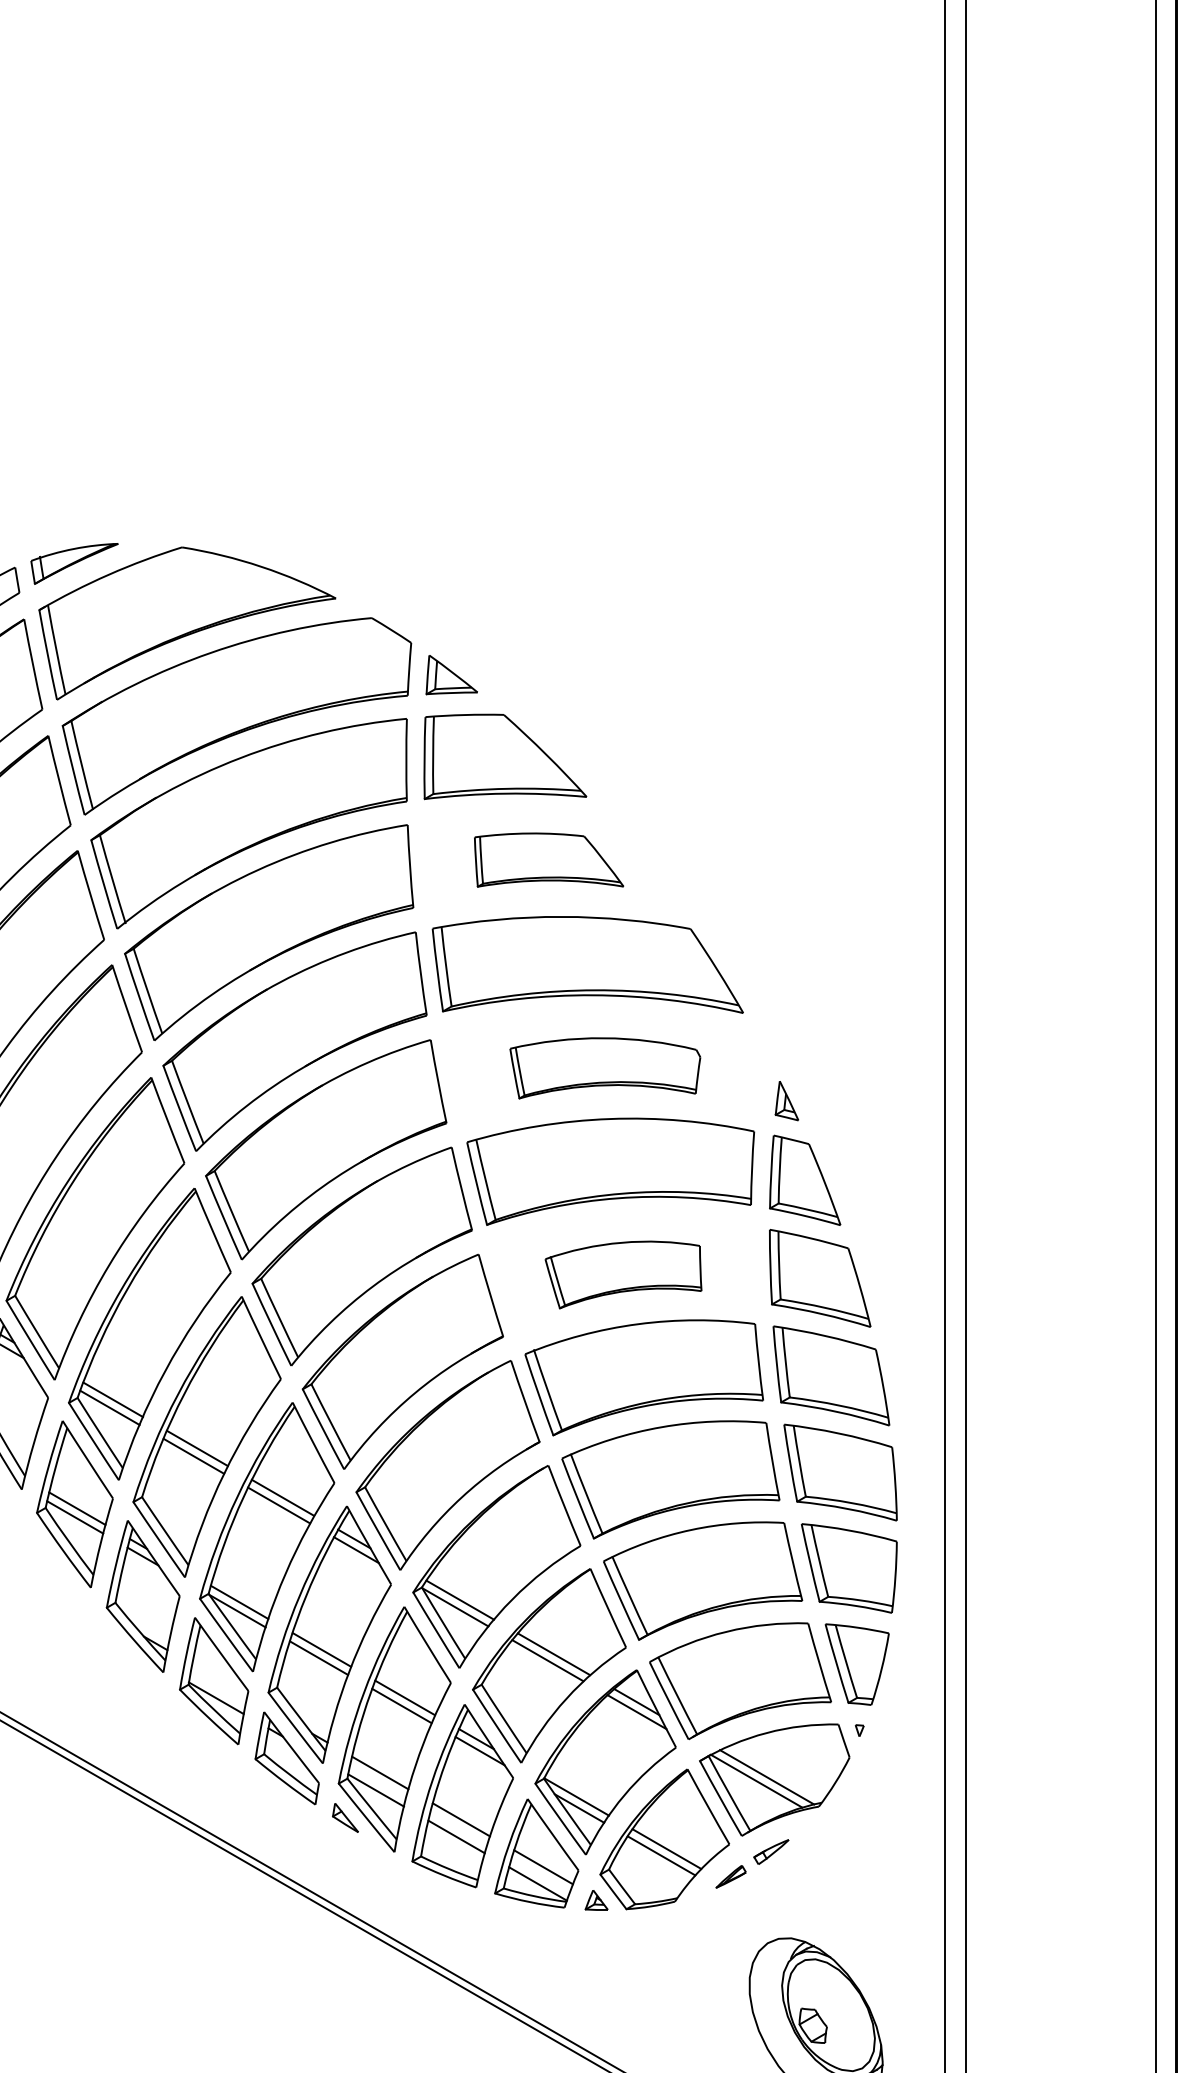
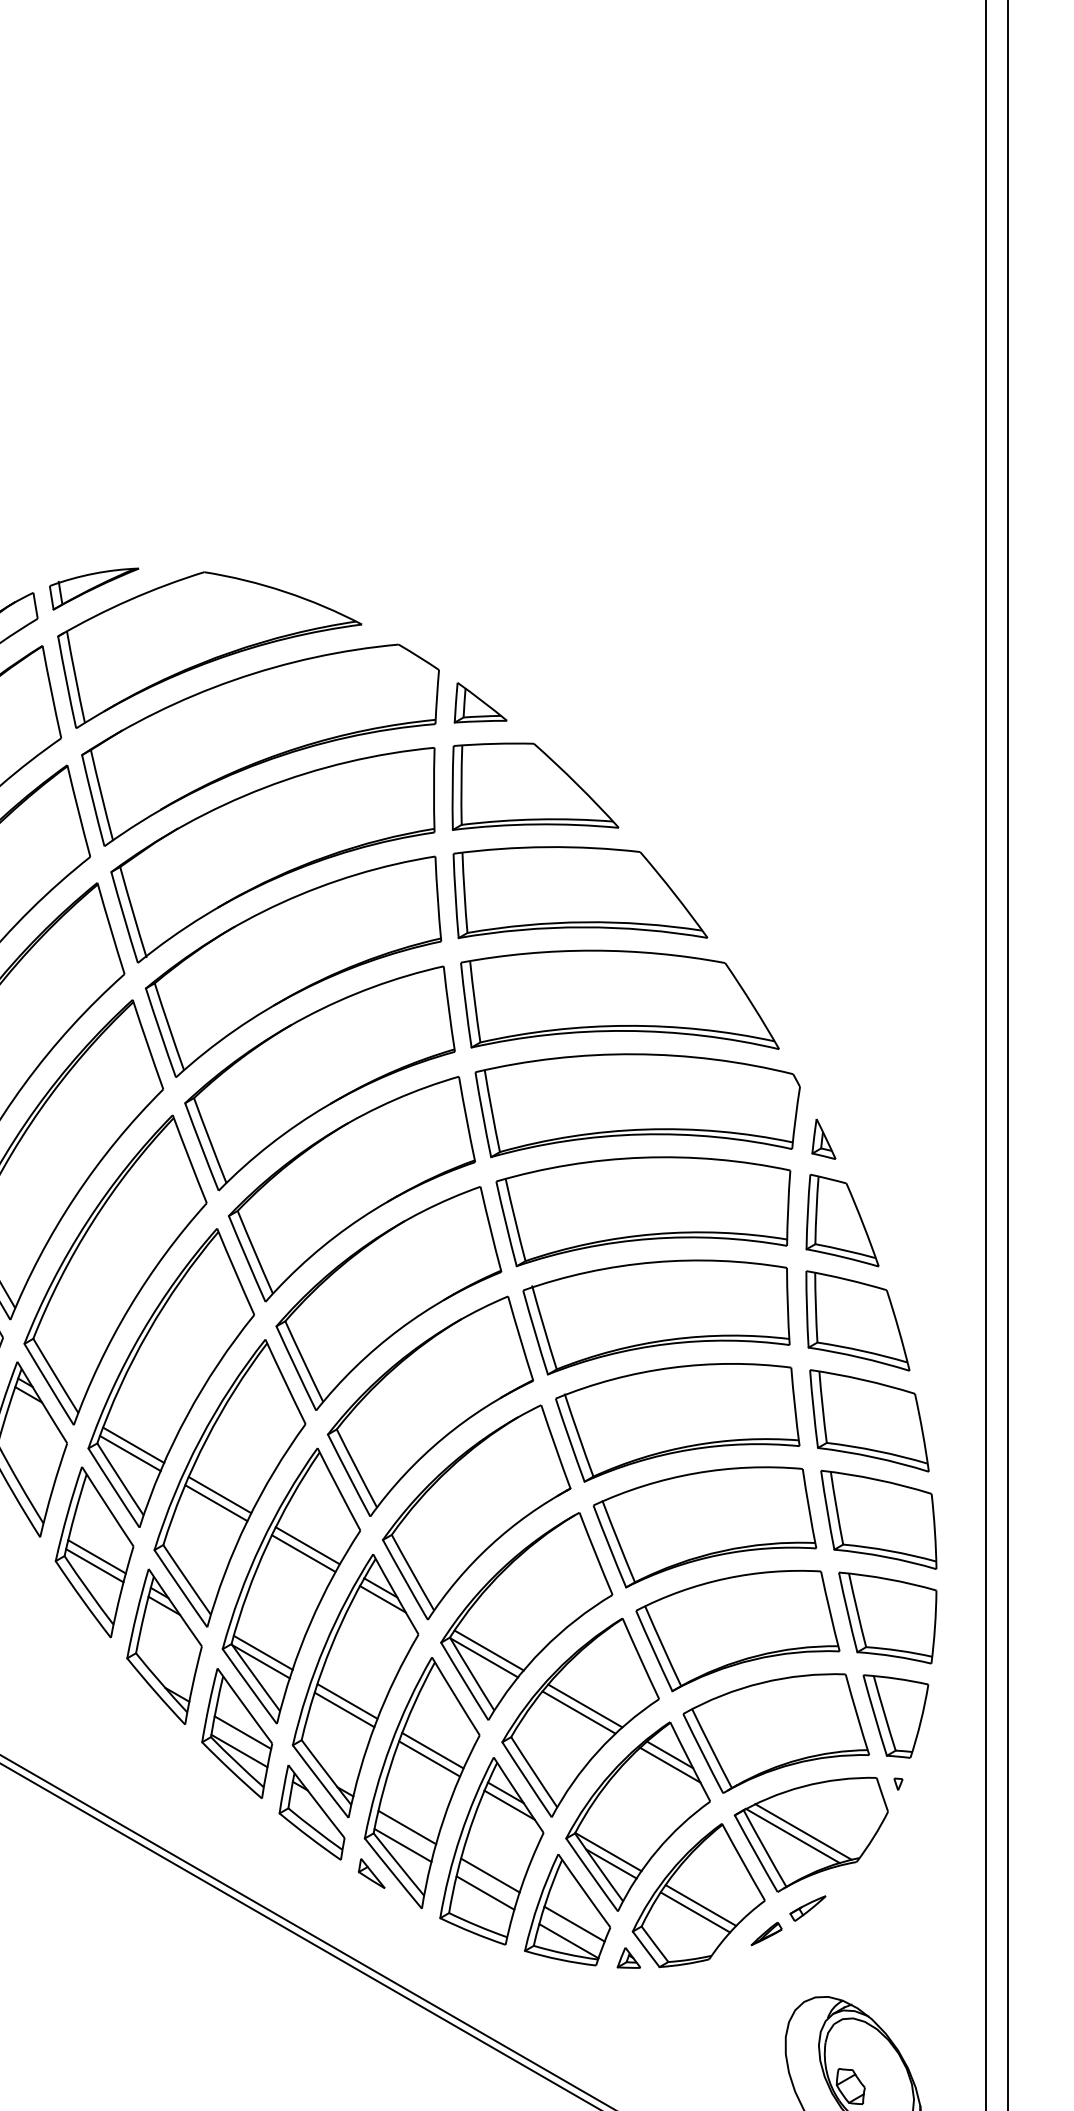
part: (548, 859) -> (579, 891), size x1.67
part: (605, 1068) -> (638, 1105), size x1.67
part: (623, 1274) -> (656, 1316), size x1.67
line: (219, 1680) -> (242, 1732), added

